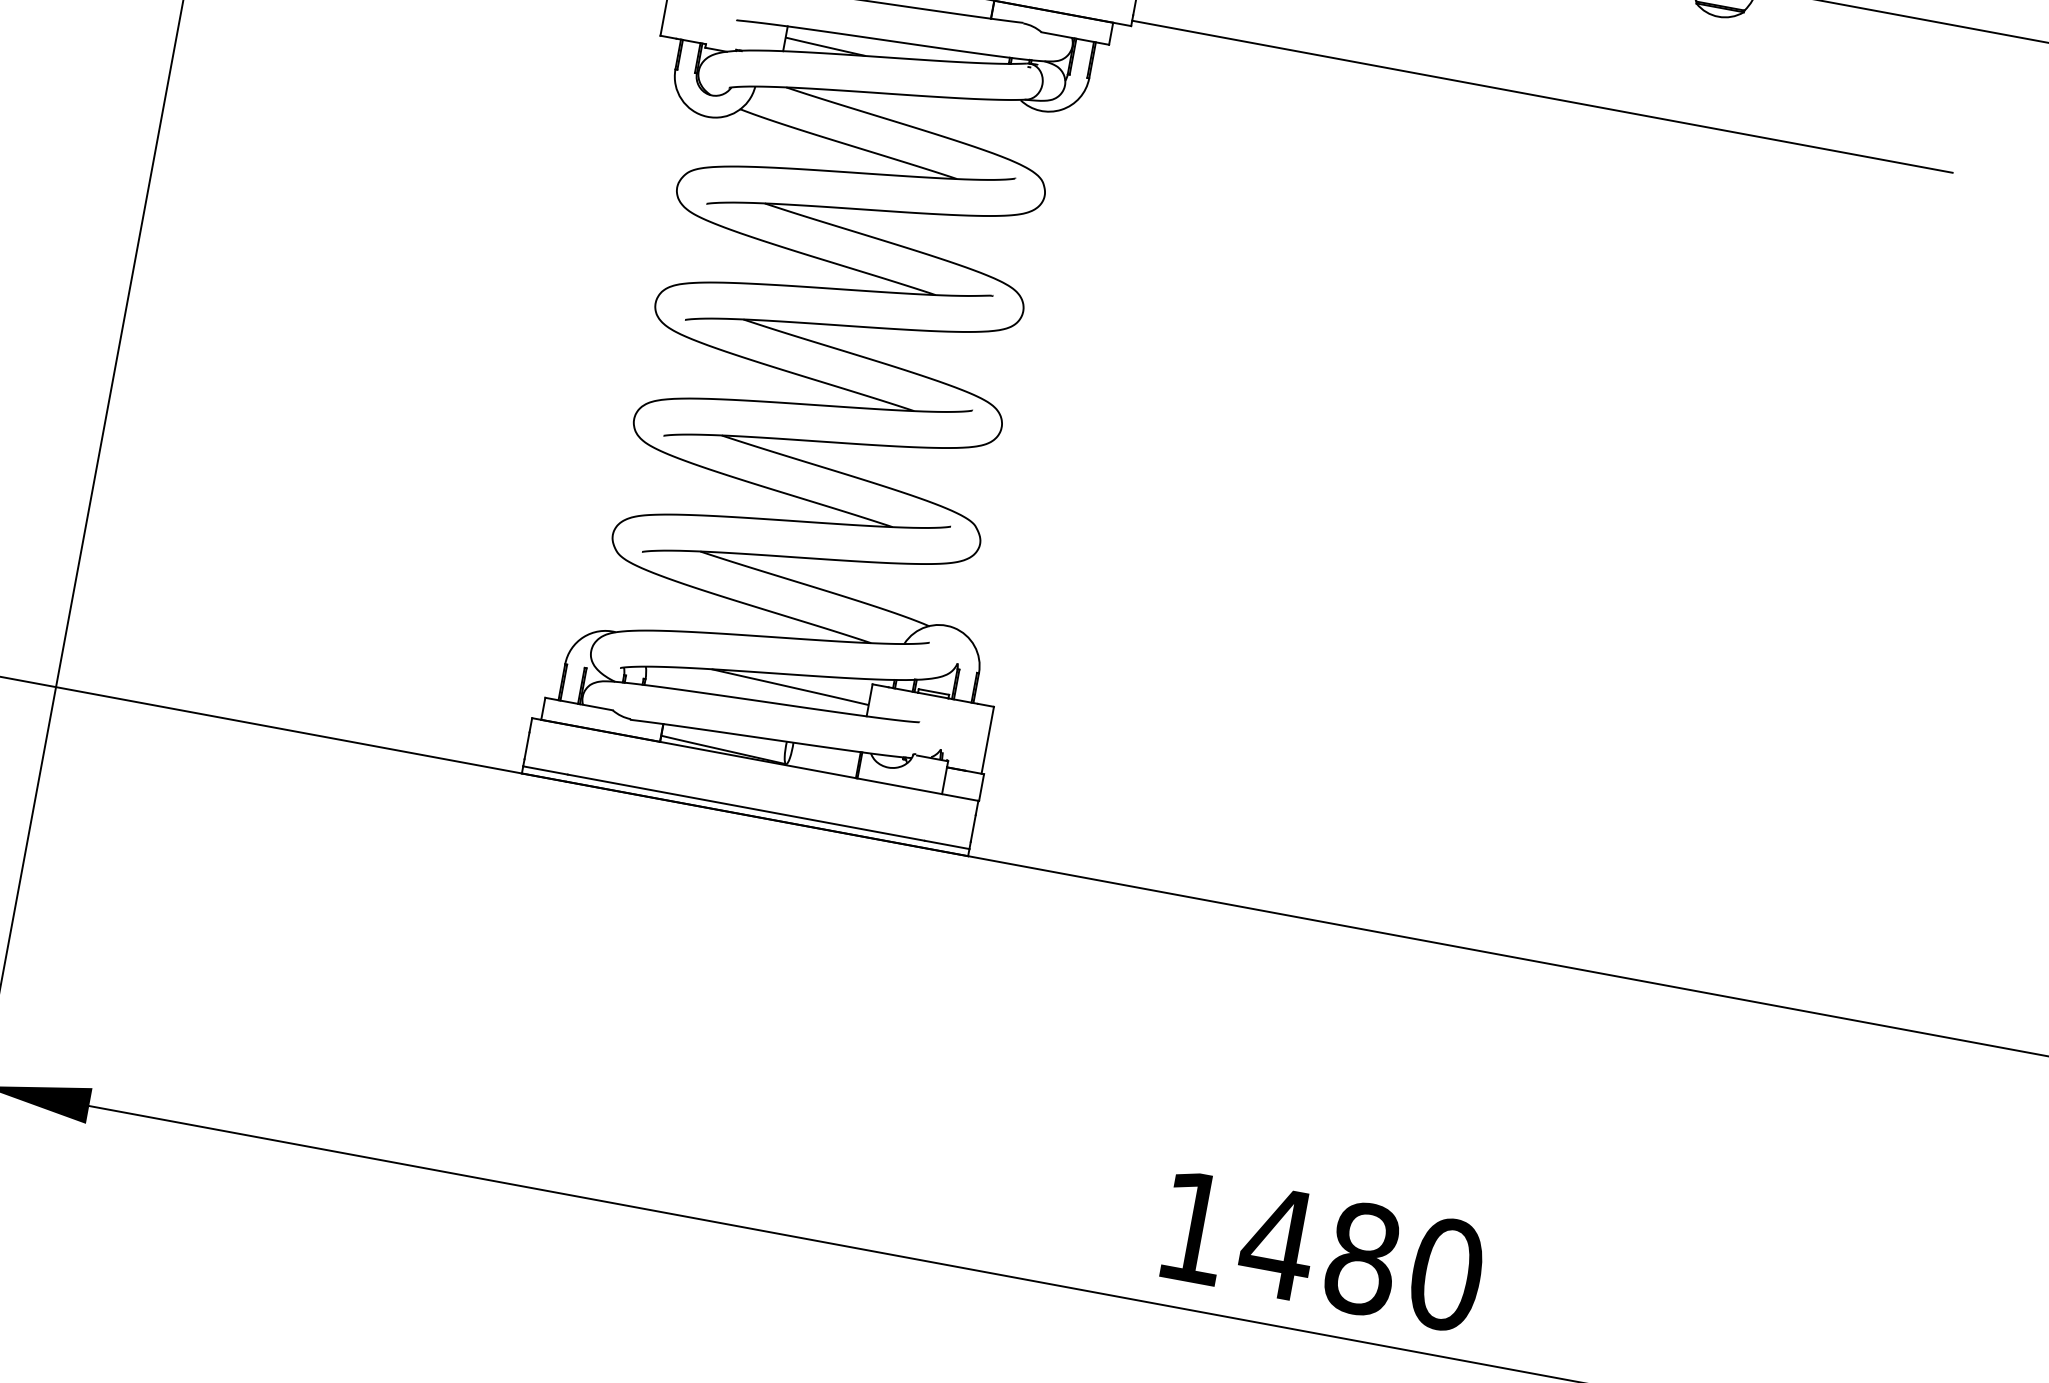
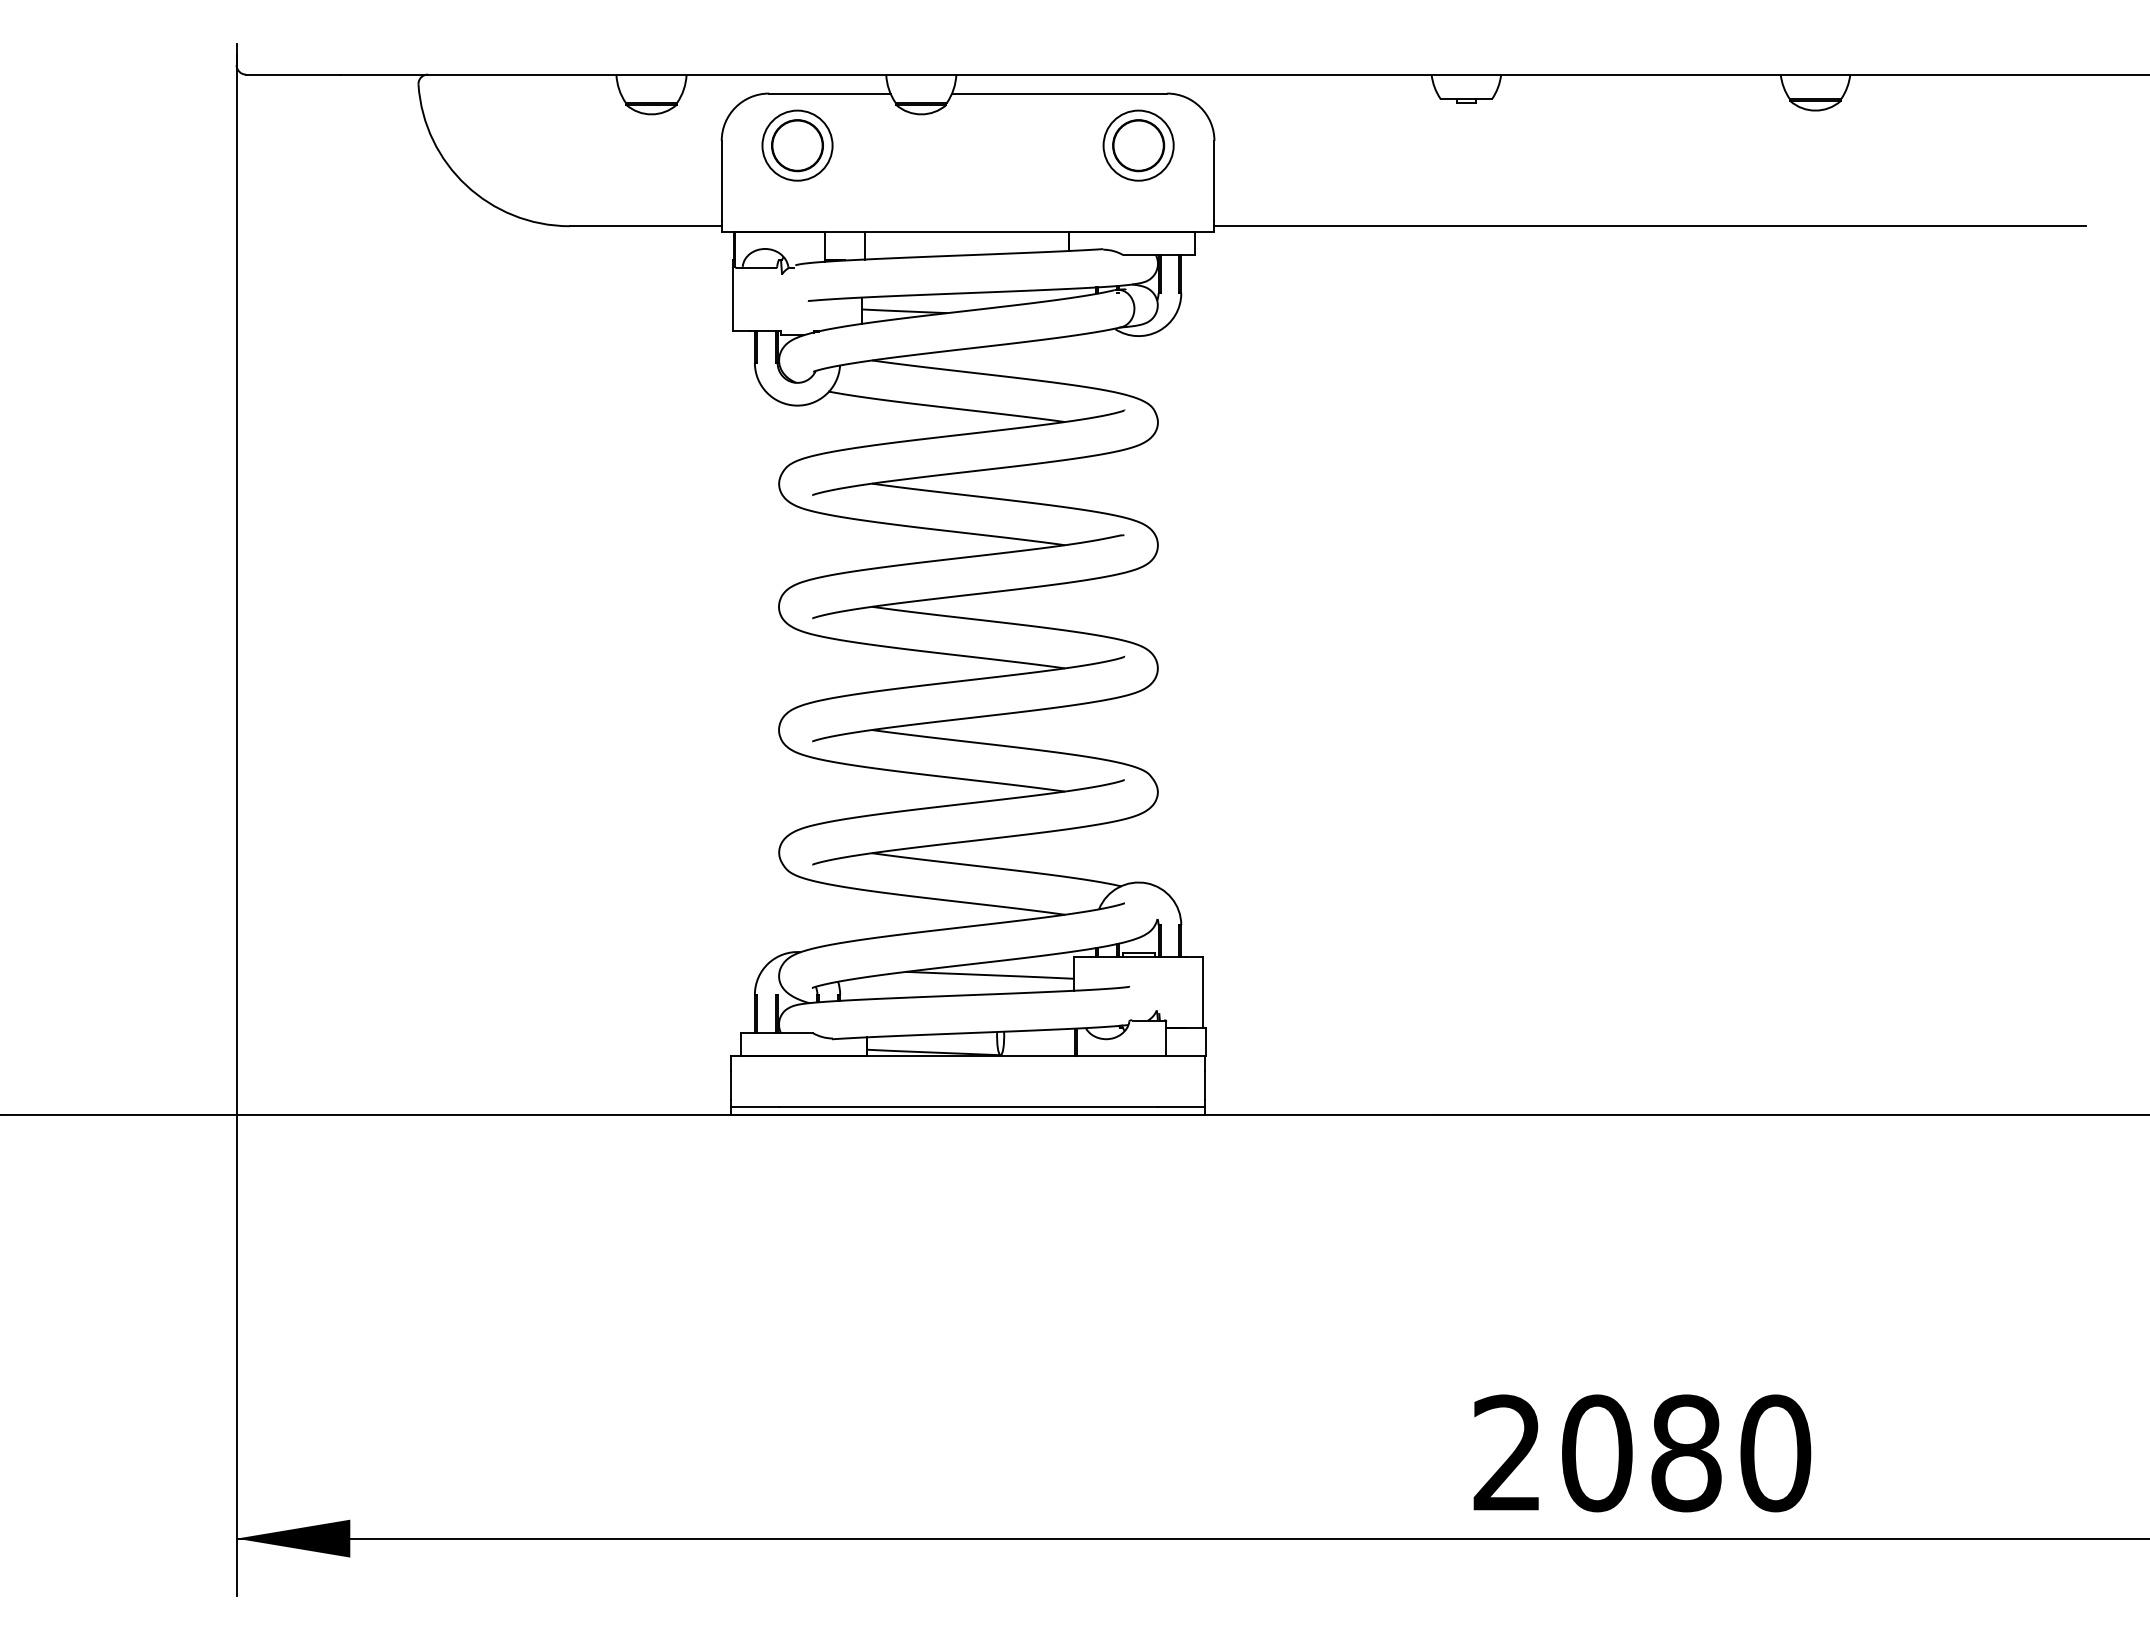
text: (1237, 1235) -> (1553, 1453), 1480 -> 2080

